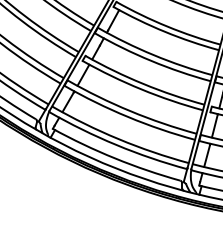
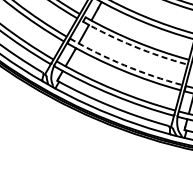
arc: (141, 89) -> (134, 46), solid -> dashed
arc: (130, 111) -> (124, 65), solid -> dashed

